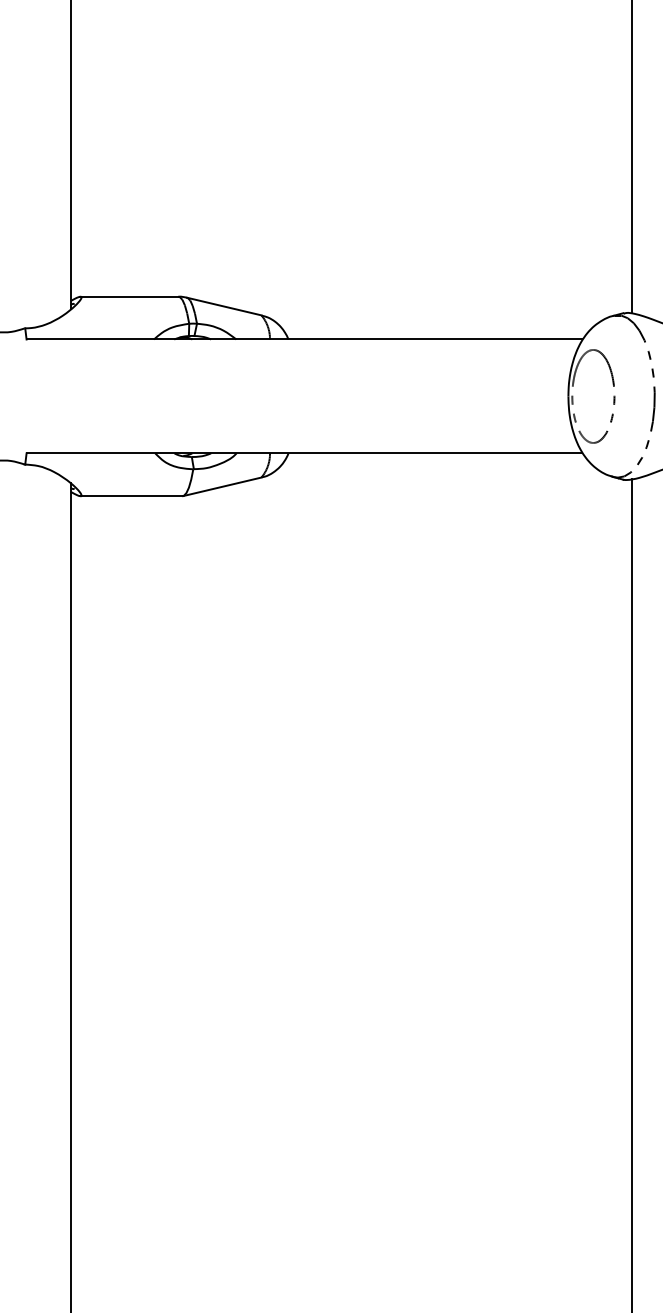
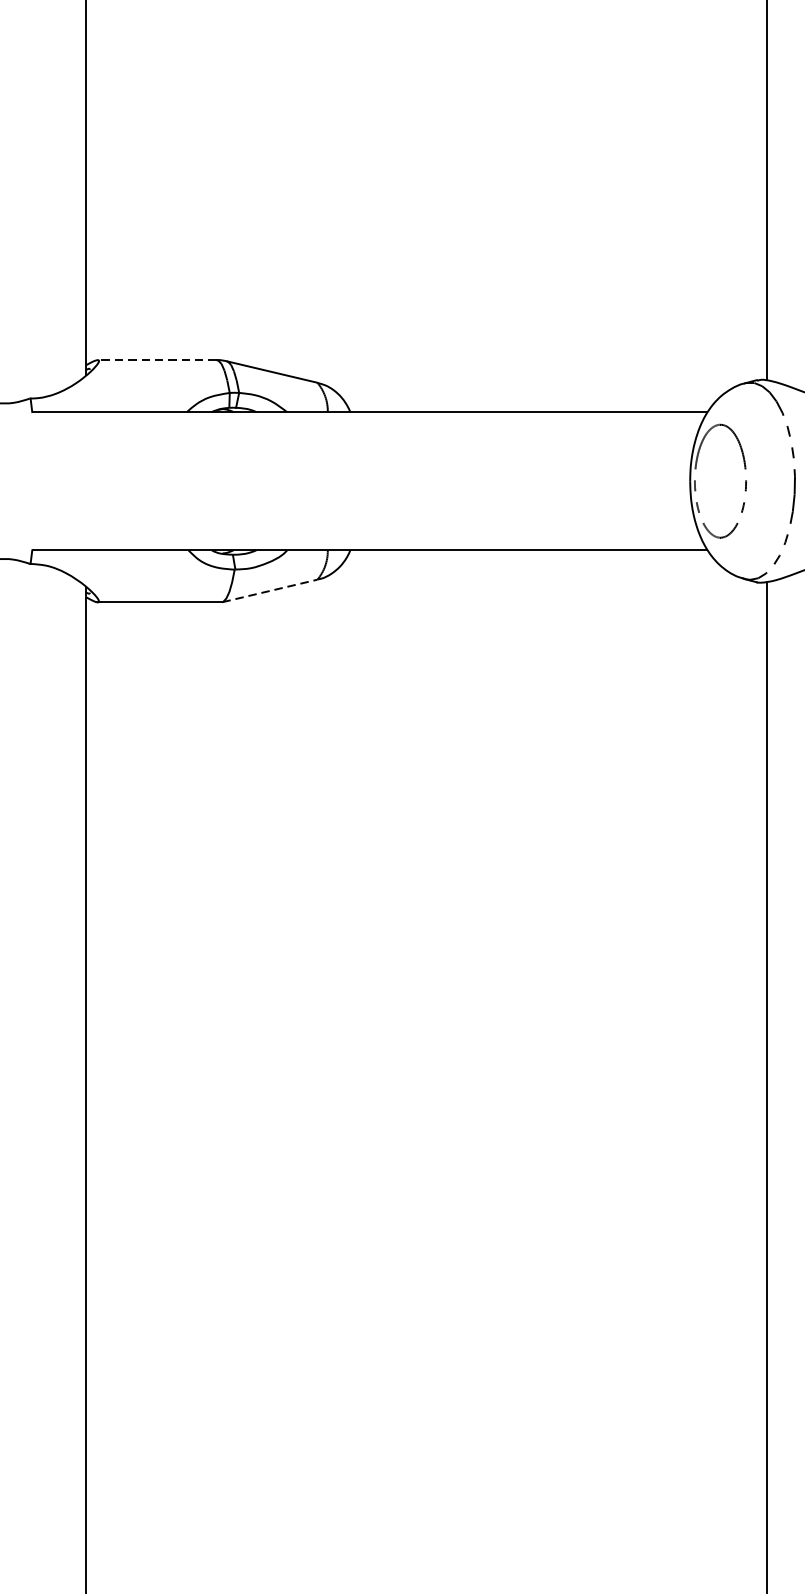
line: (129, 296) -> (157, 359), solid -> dashed
line: (222, 486) -> (270, 590), solid -> dashed

